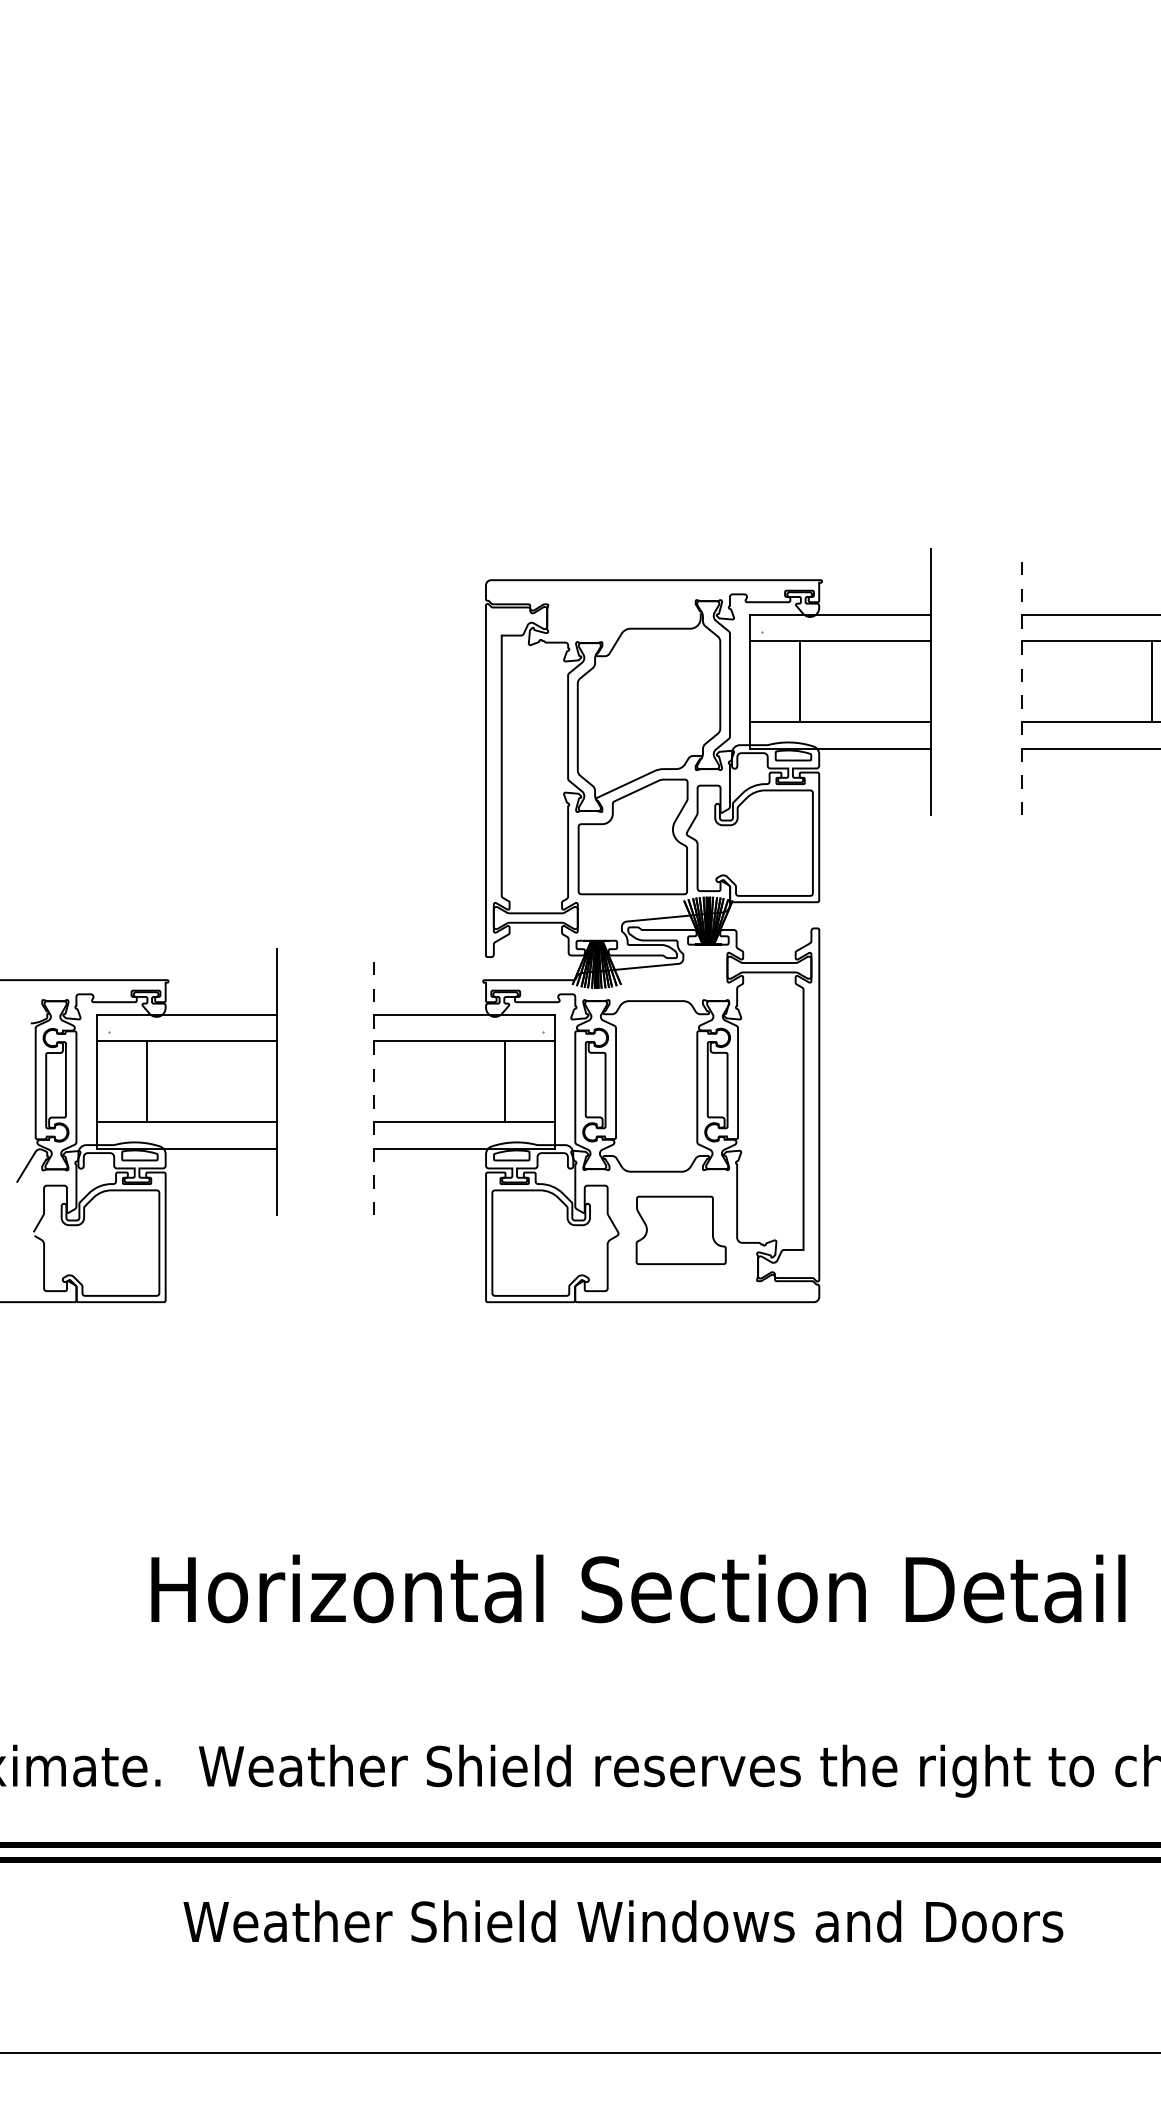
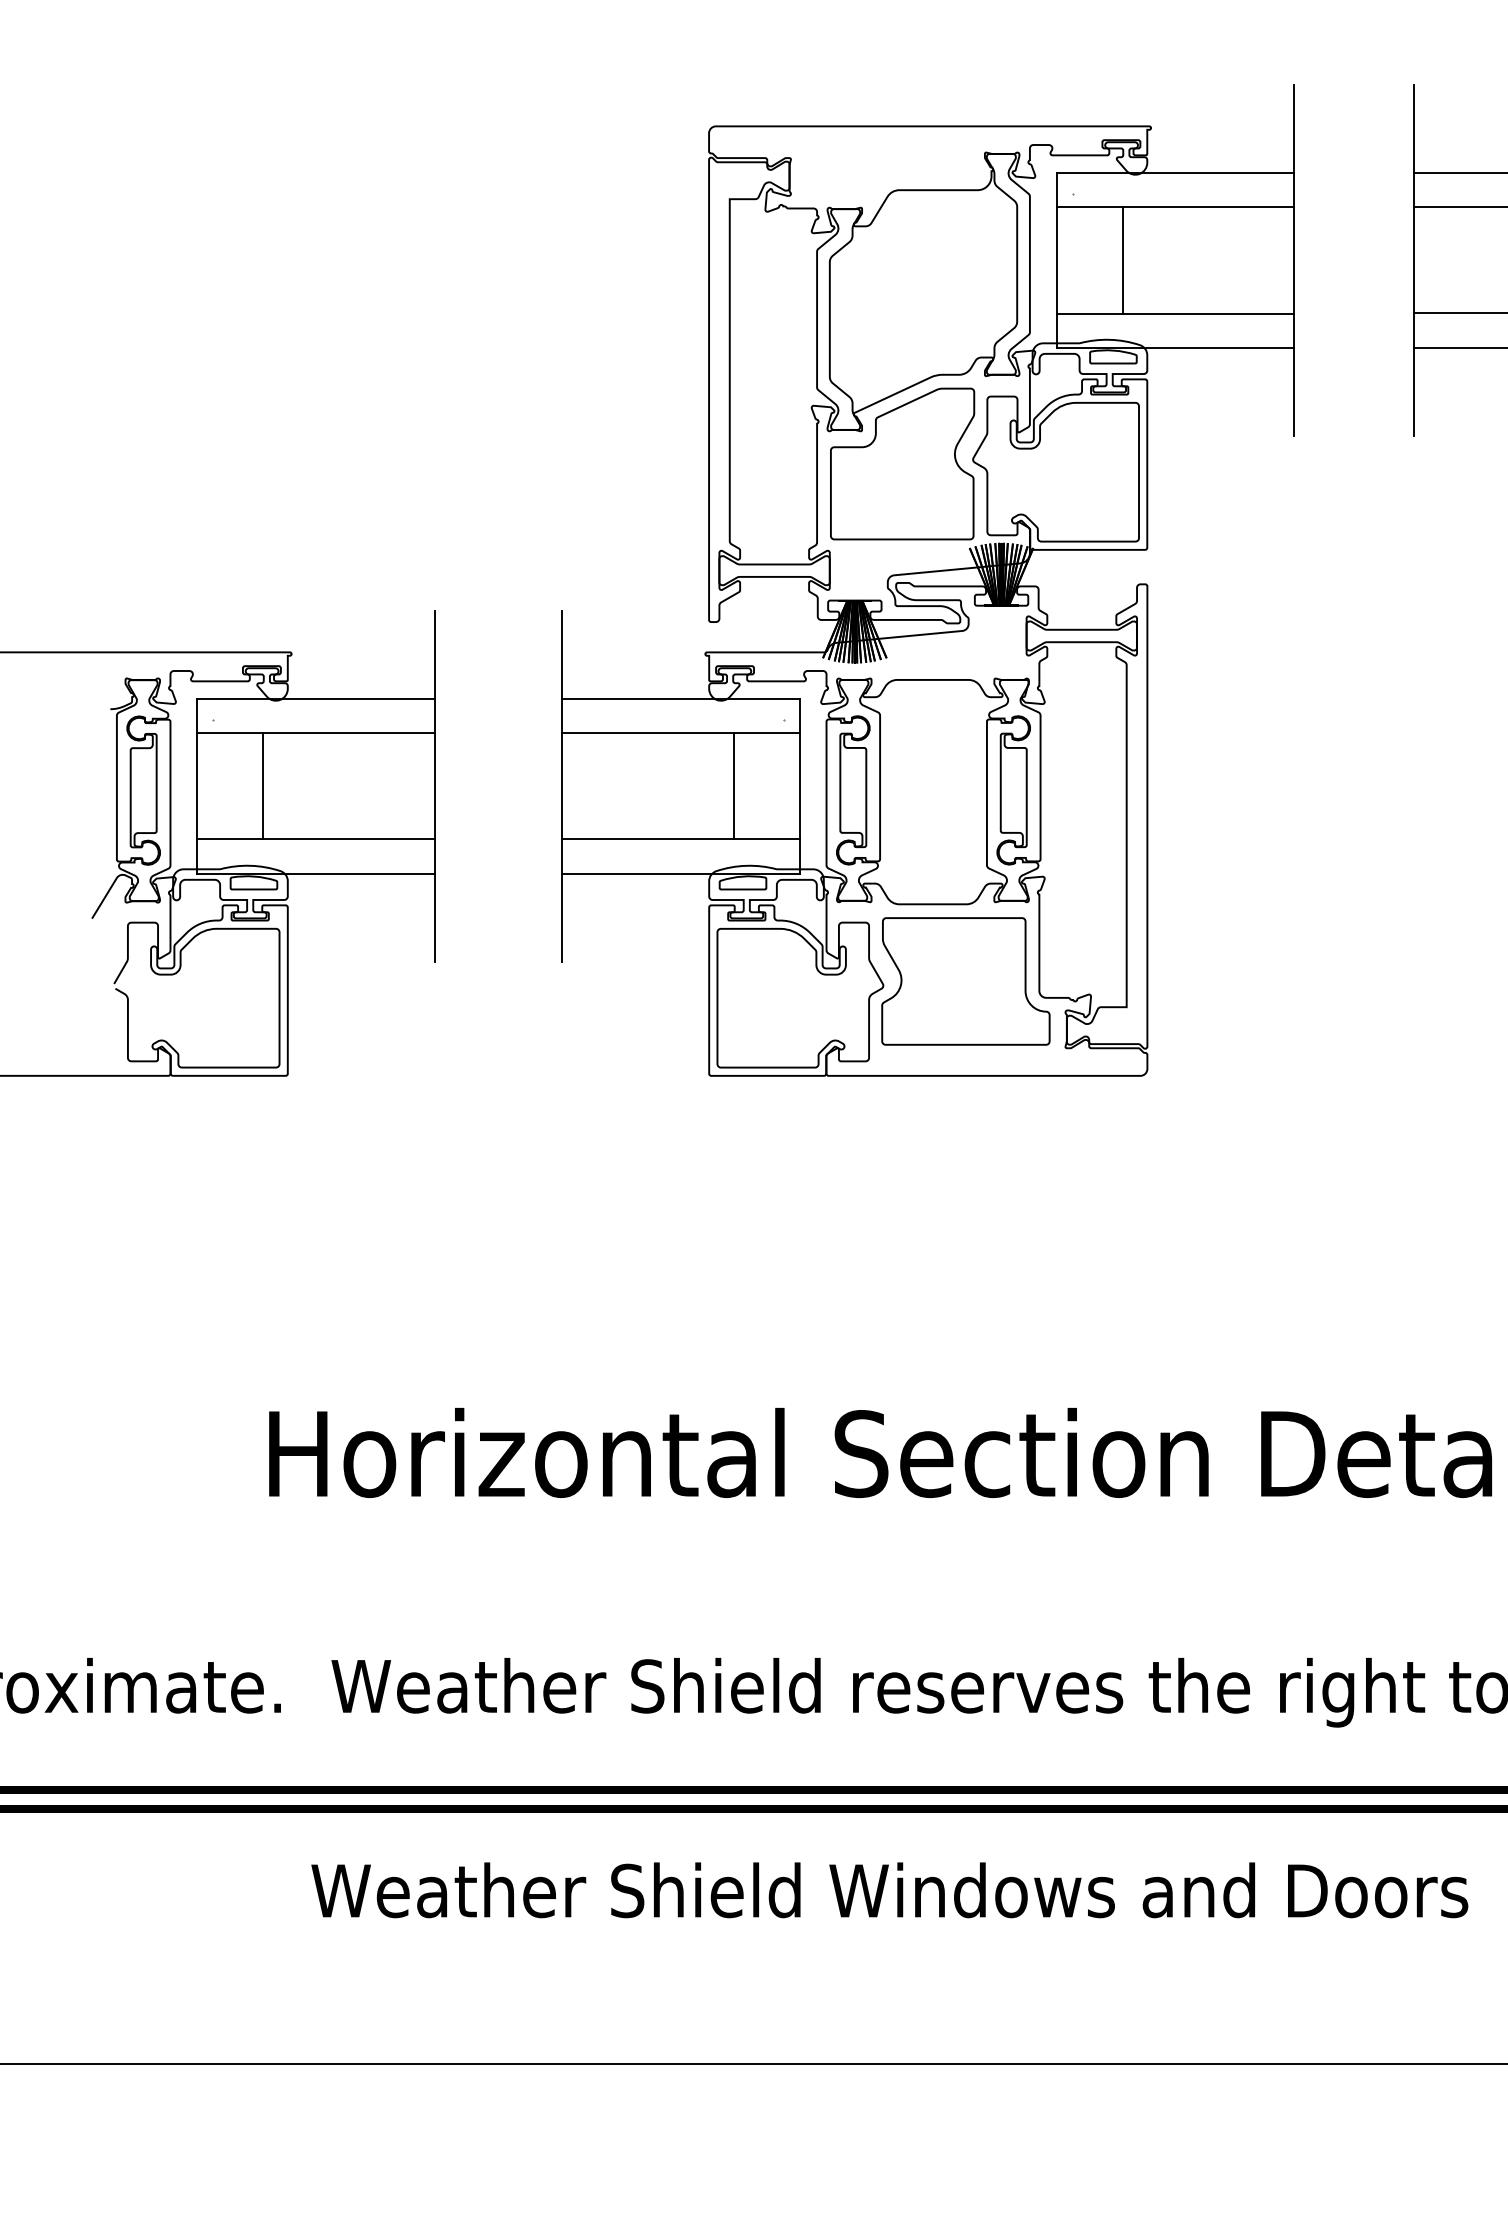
line: (1021, 681) -> (1413, 259), dashed -> solid
line: (374, 1081) -> (562, 785), dashed -> solid
part: (680, 1230) -> (964, 981), size x1.43

